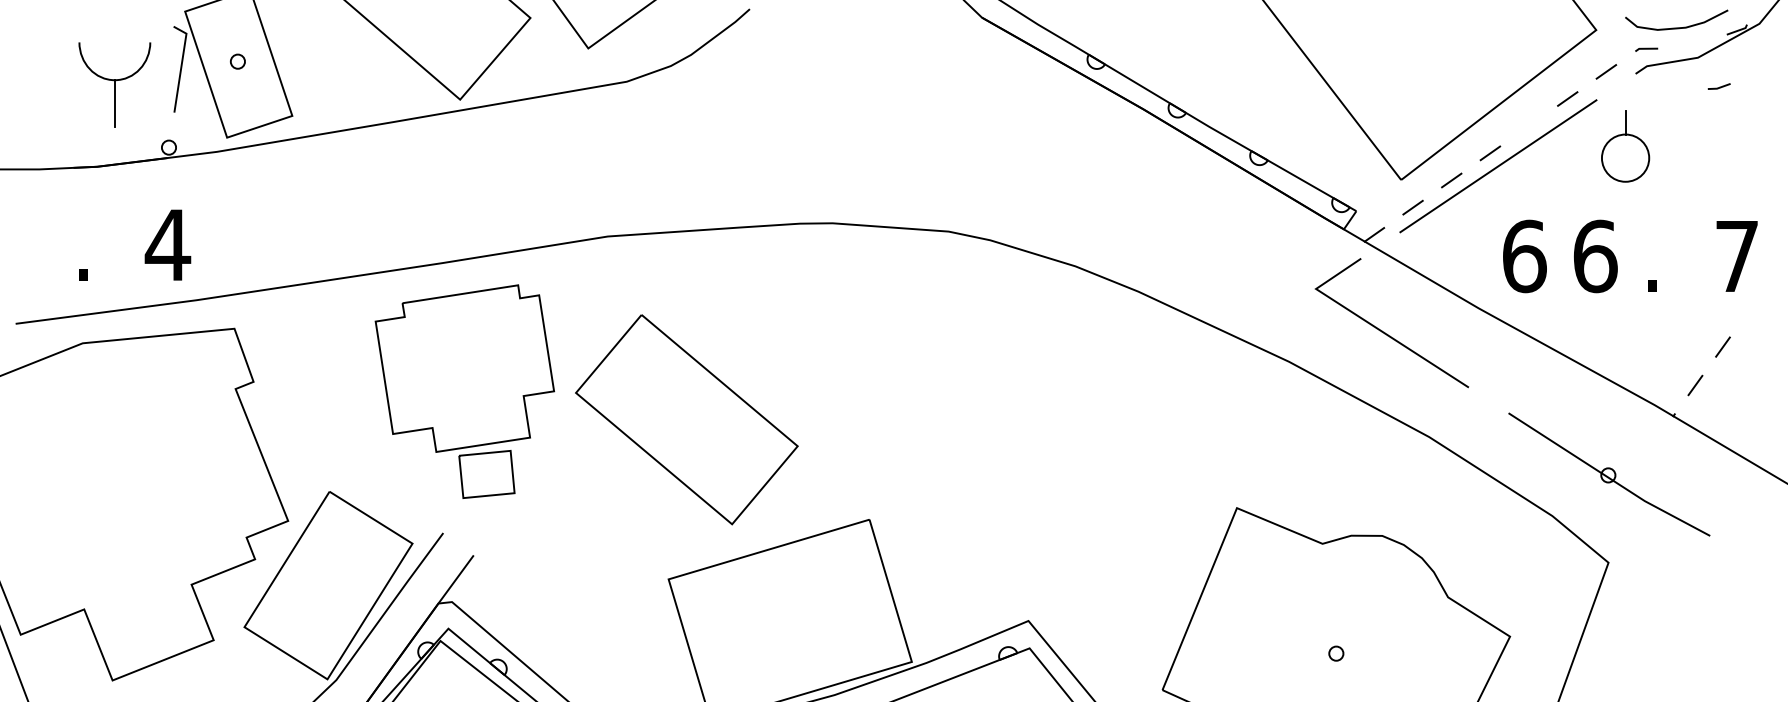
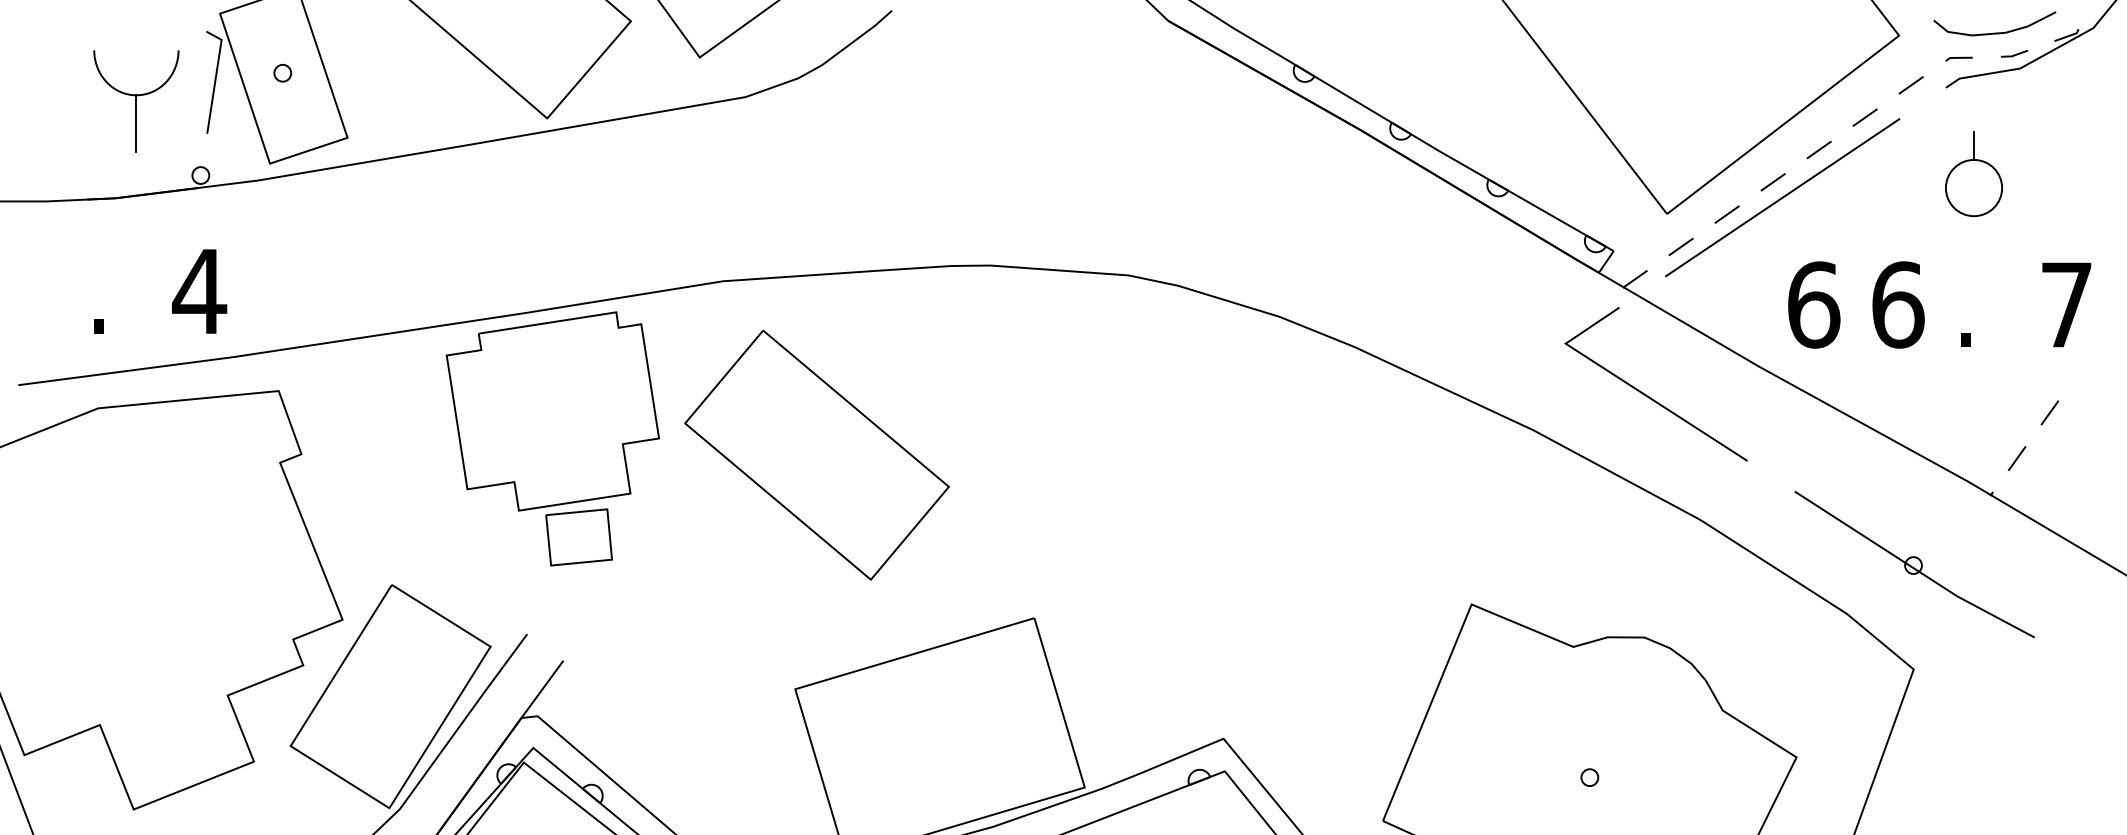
line: (1719, 87) -> (2014, 54), moved
line: (1528, 125) -> (1818, 149), added
part: (1625, 146) -> (1973, 174), moved
part: (464, 391) -> (552, 438), moved
part: (686, 419) -> (816, 455), moved

